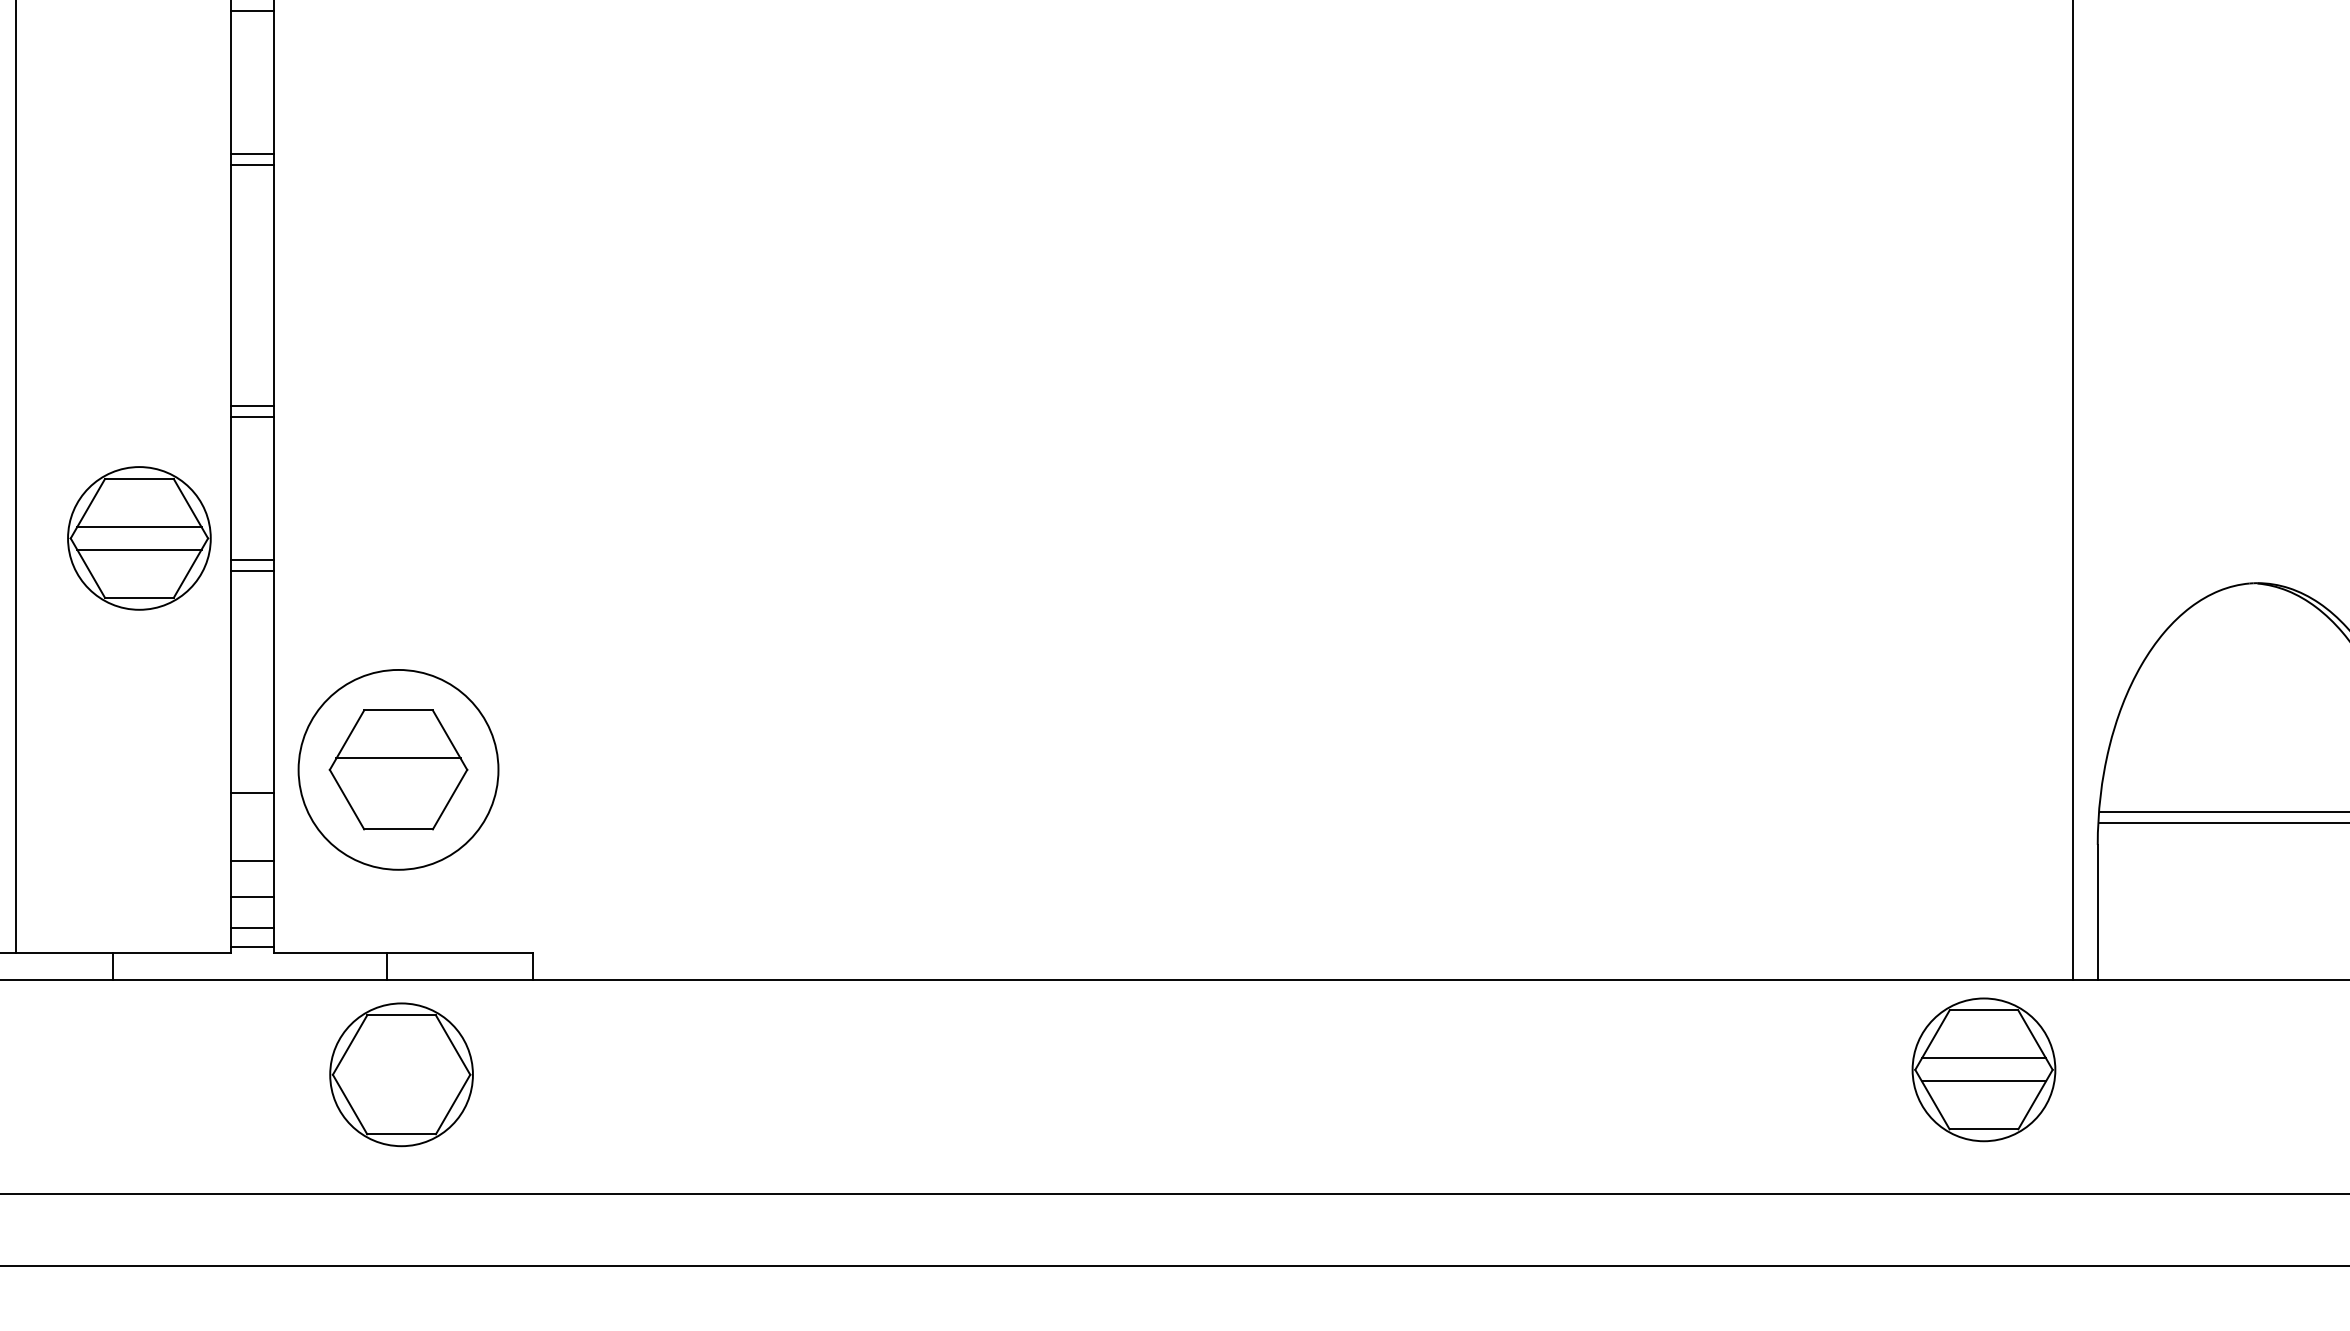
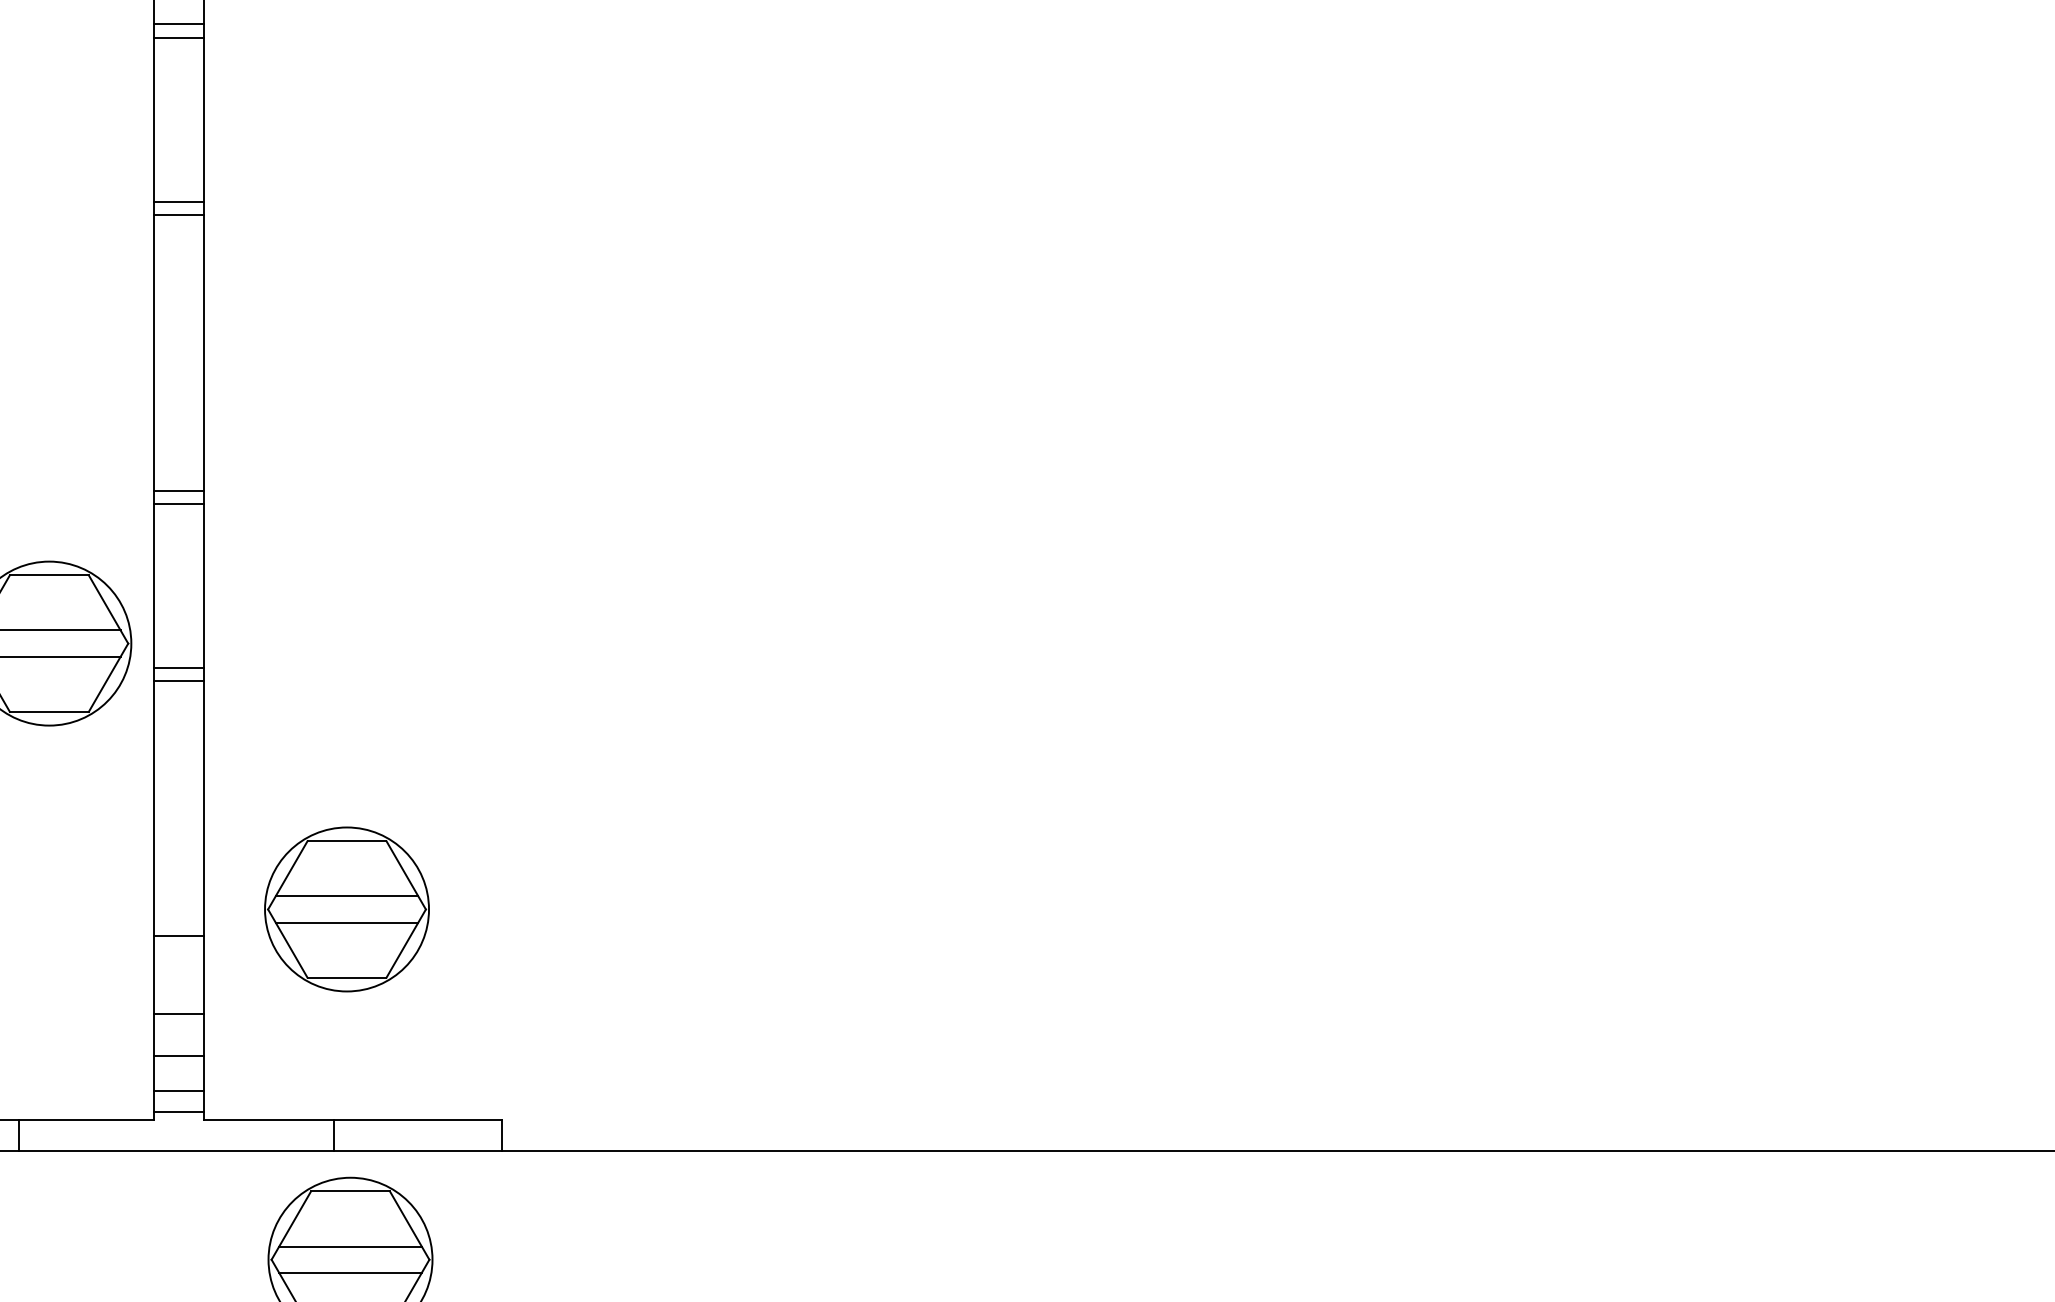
circle: (398, 769) -> (346, 909), size x0.71
line: (398, 781) -> (346, 922), added
line: (401, 1063) -> (350, 1246), added
line: (401, 1086) -> (350, 1273), added

